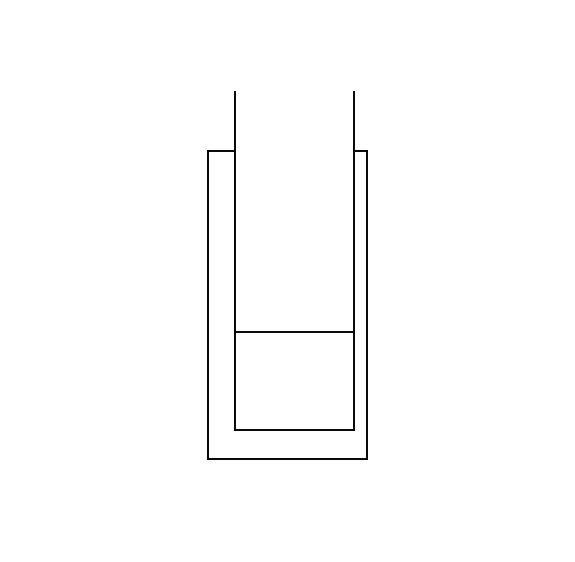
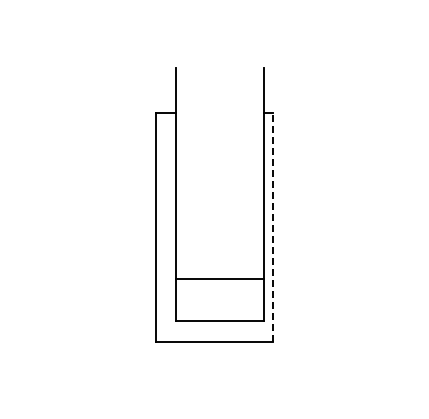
line: (366, 305) -> (273, 227), solid -> dashed
line: (294, 331) -> (219, 278), moved

